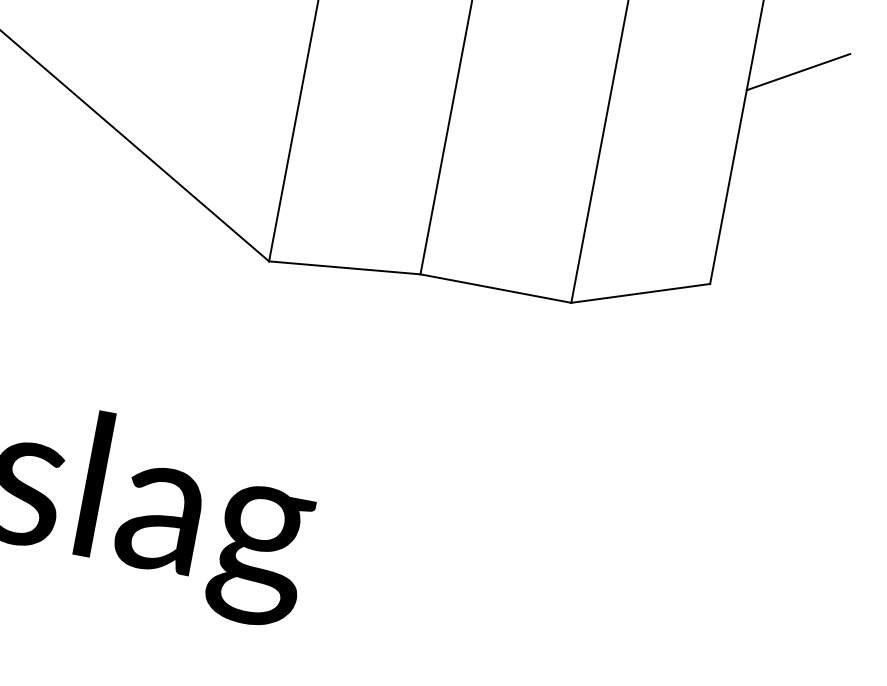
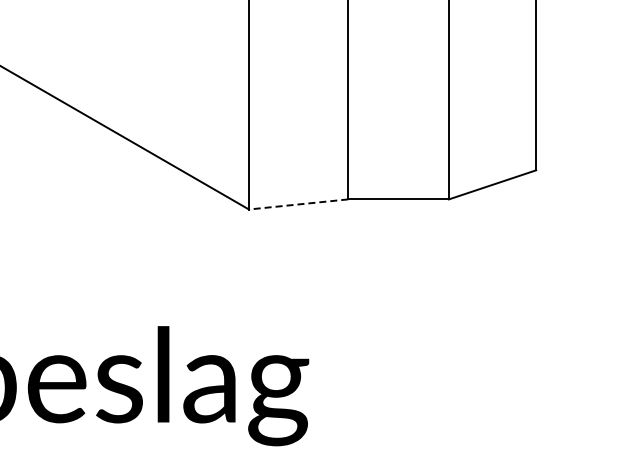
line: (798, 71) -> (567, 22), removed
line: (344, 267) -> (298, 204), solid -> dashed

